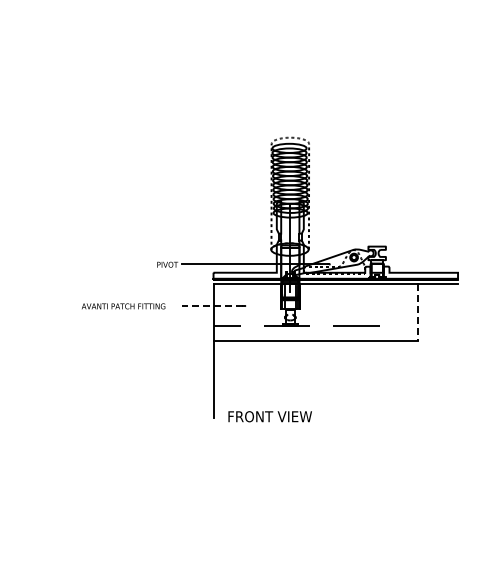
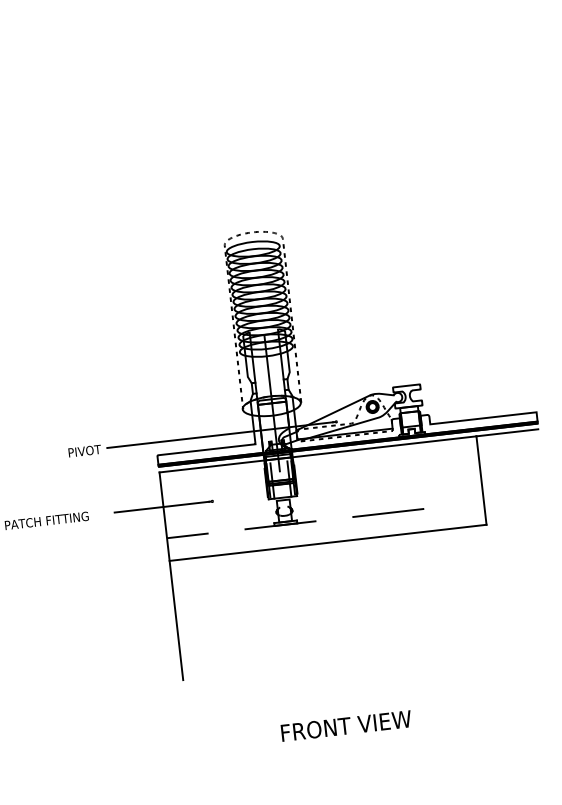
line: (212, 306) -> (161, 507), dashed -> solid
line: (418, 312) -> (482, 480), dashed -> solid
text: (269, 416) -> (345, 725), moved

